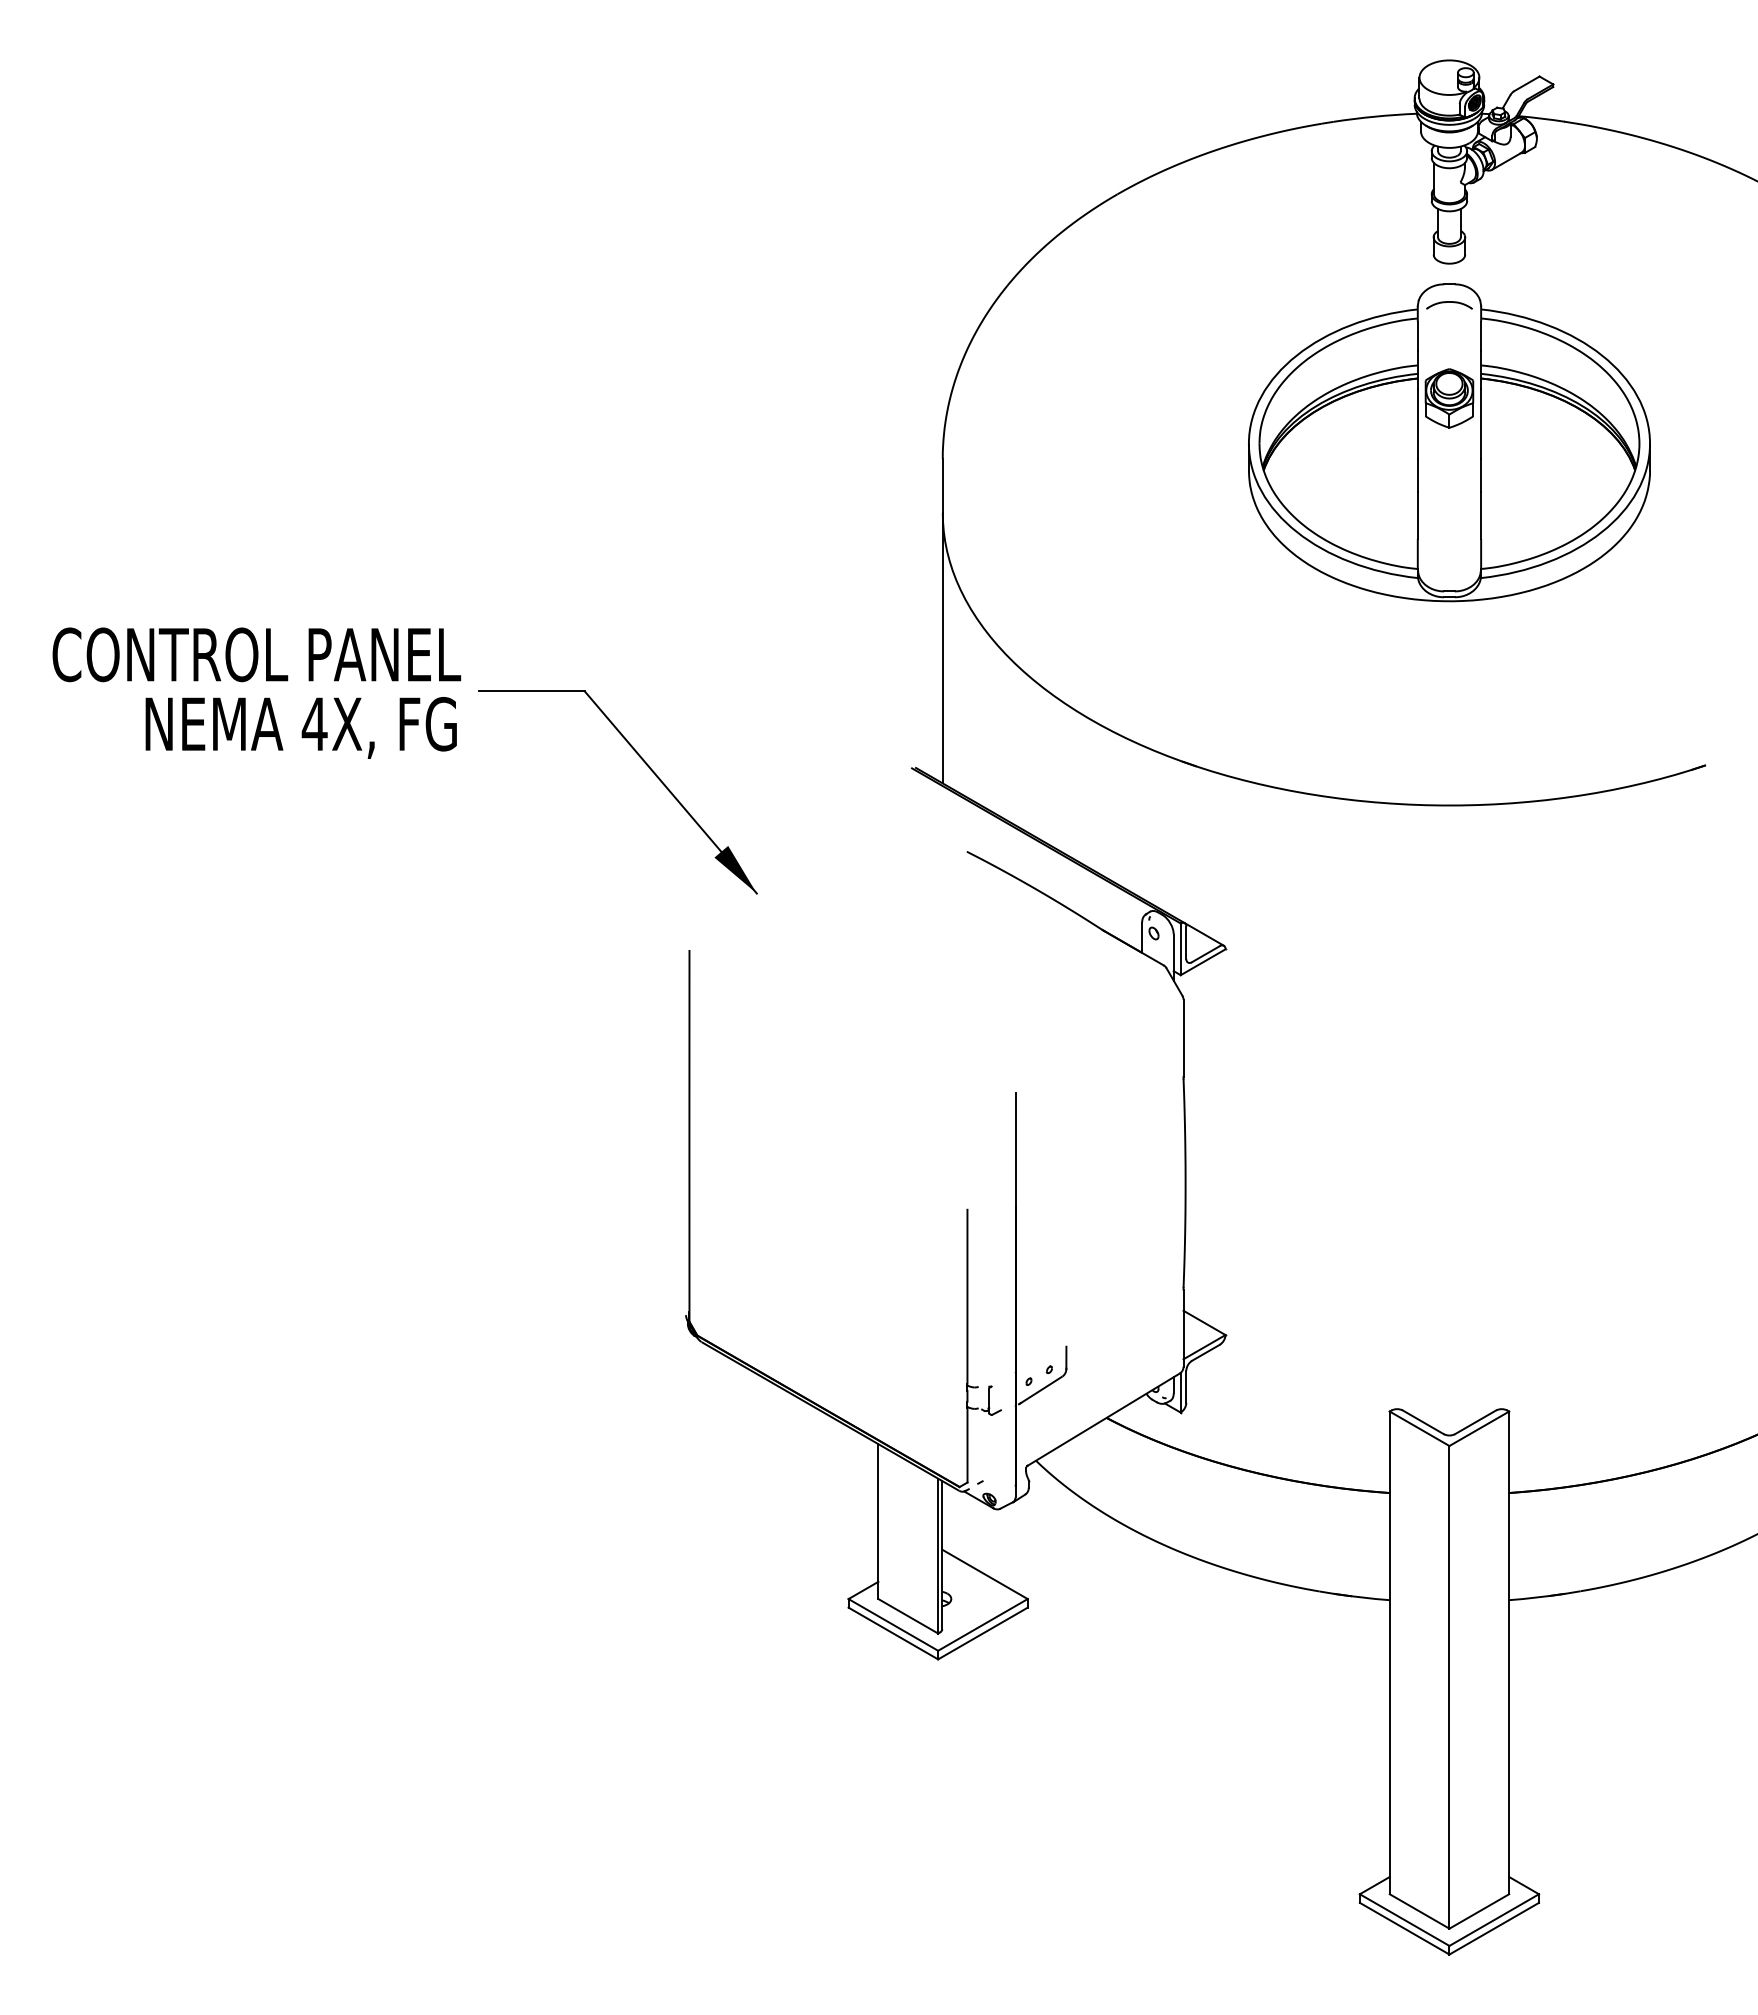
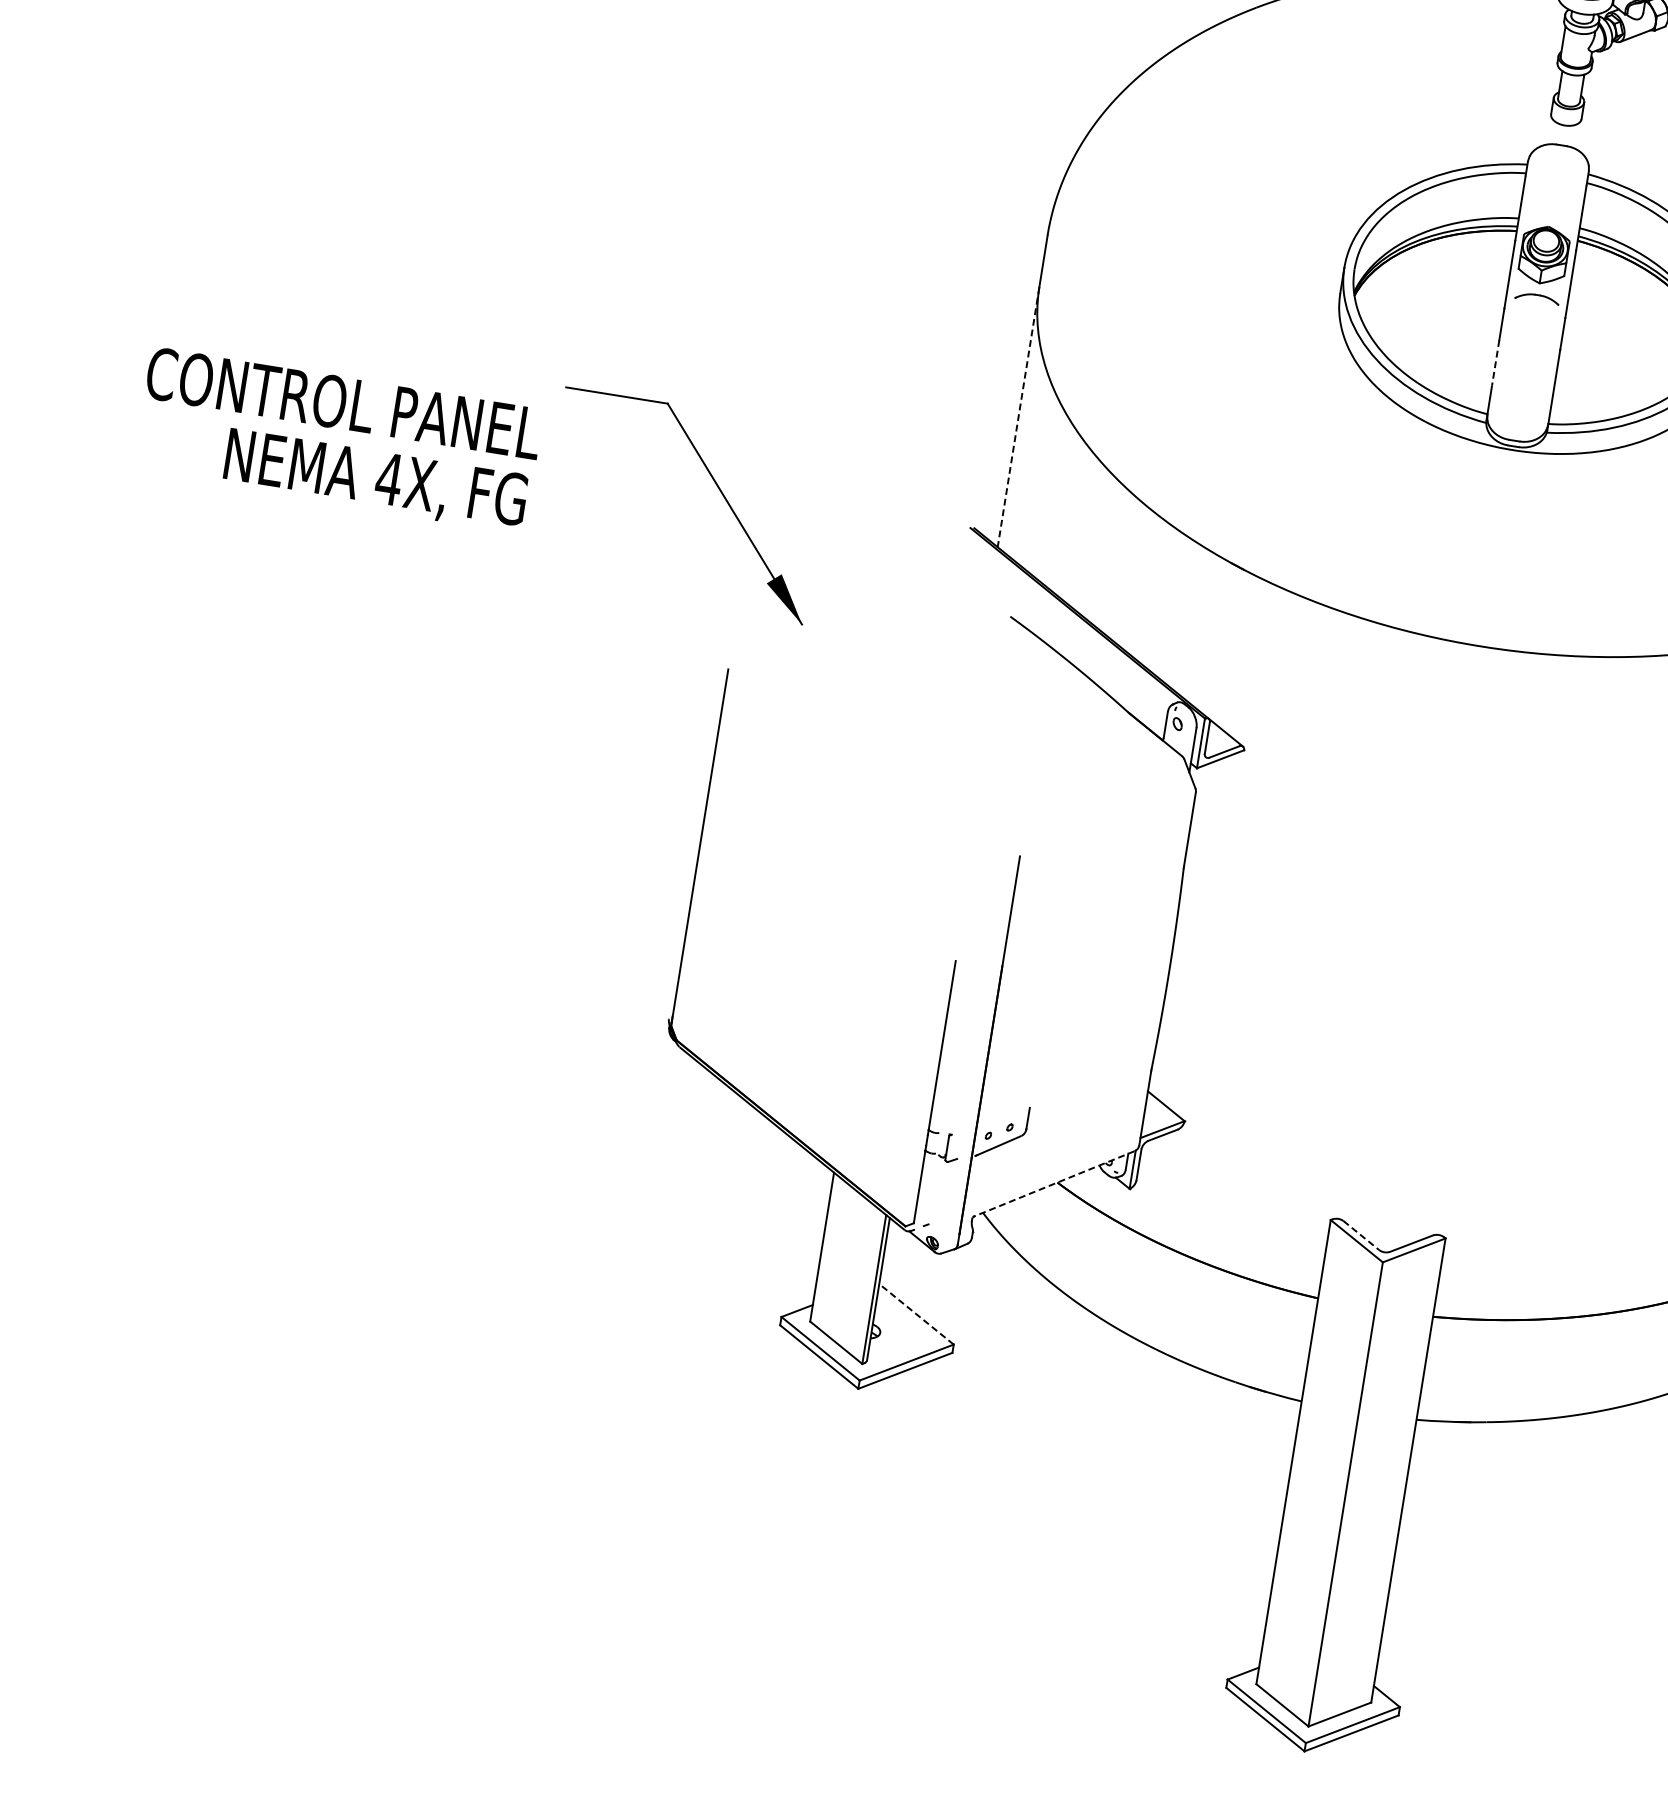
part: (1449, 305) -> (1537, 298), moved
line: (1417, 515) -> (1495, 362), solid -> dashed
line: (942, 648) -> (1018, 417), solid -> dashed
text: (256, 692) -> (338, 439), moved
line: (1103, 1419) -> (1054, 1183), solid -> dashed
line: (1423, 1422) -> (1361, 1235), solid -> dashed
line: (984, 1574) -> (915, 1314), solid -> dashed

